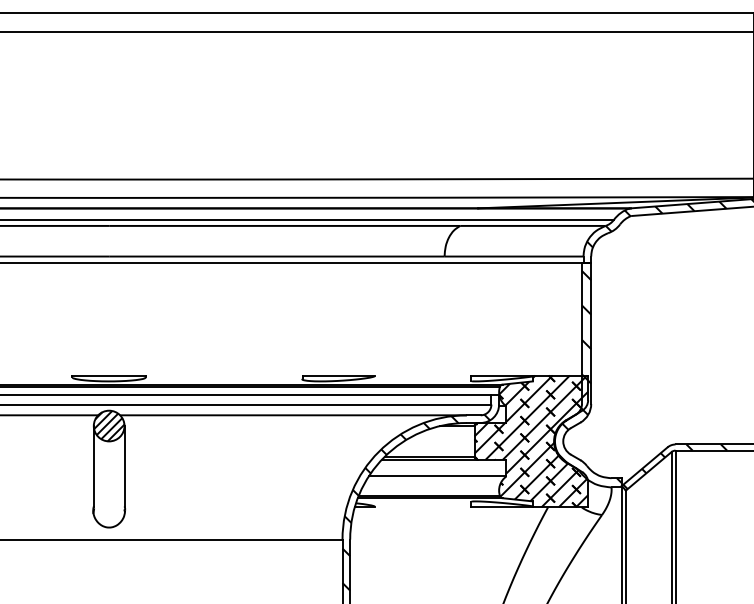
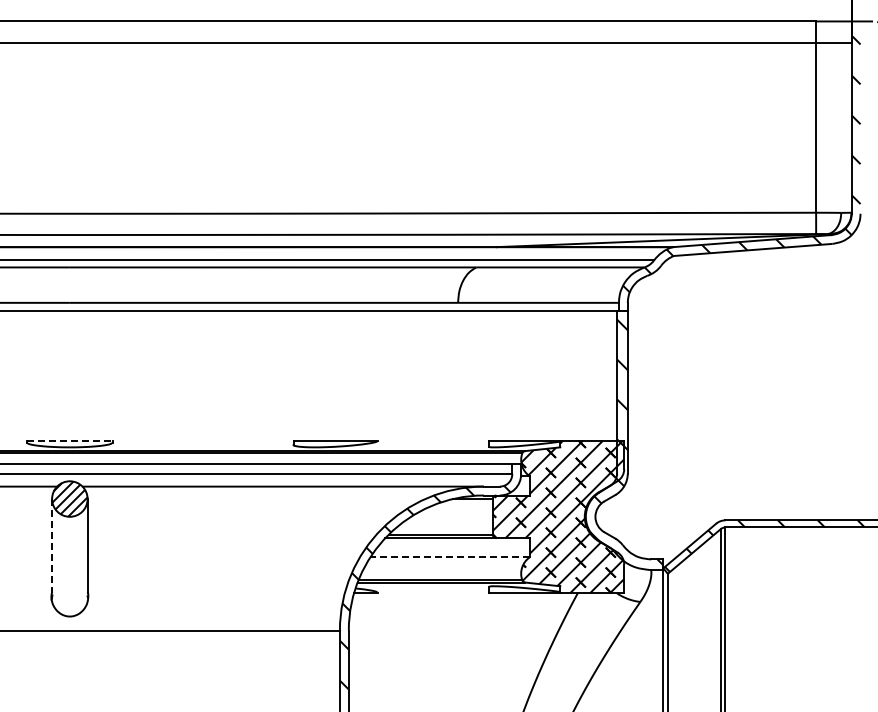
line: (108, 375) -> (69, 440), solid -> dashed
line: (94, 467) -> (52, 546), solid -> dashed
line: (438, 476) -> (450, 557), solid -> dashed

